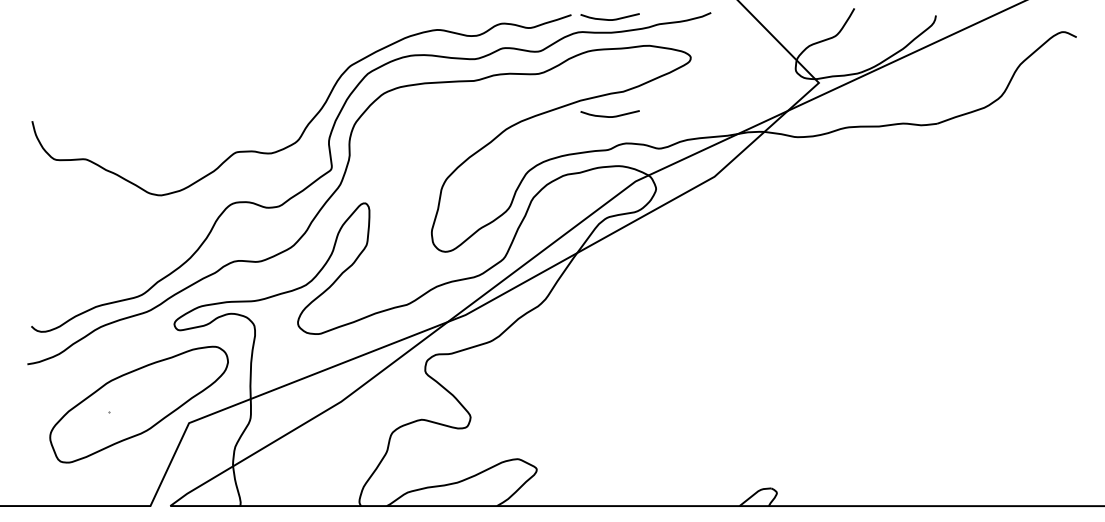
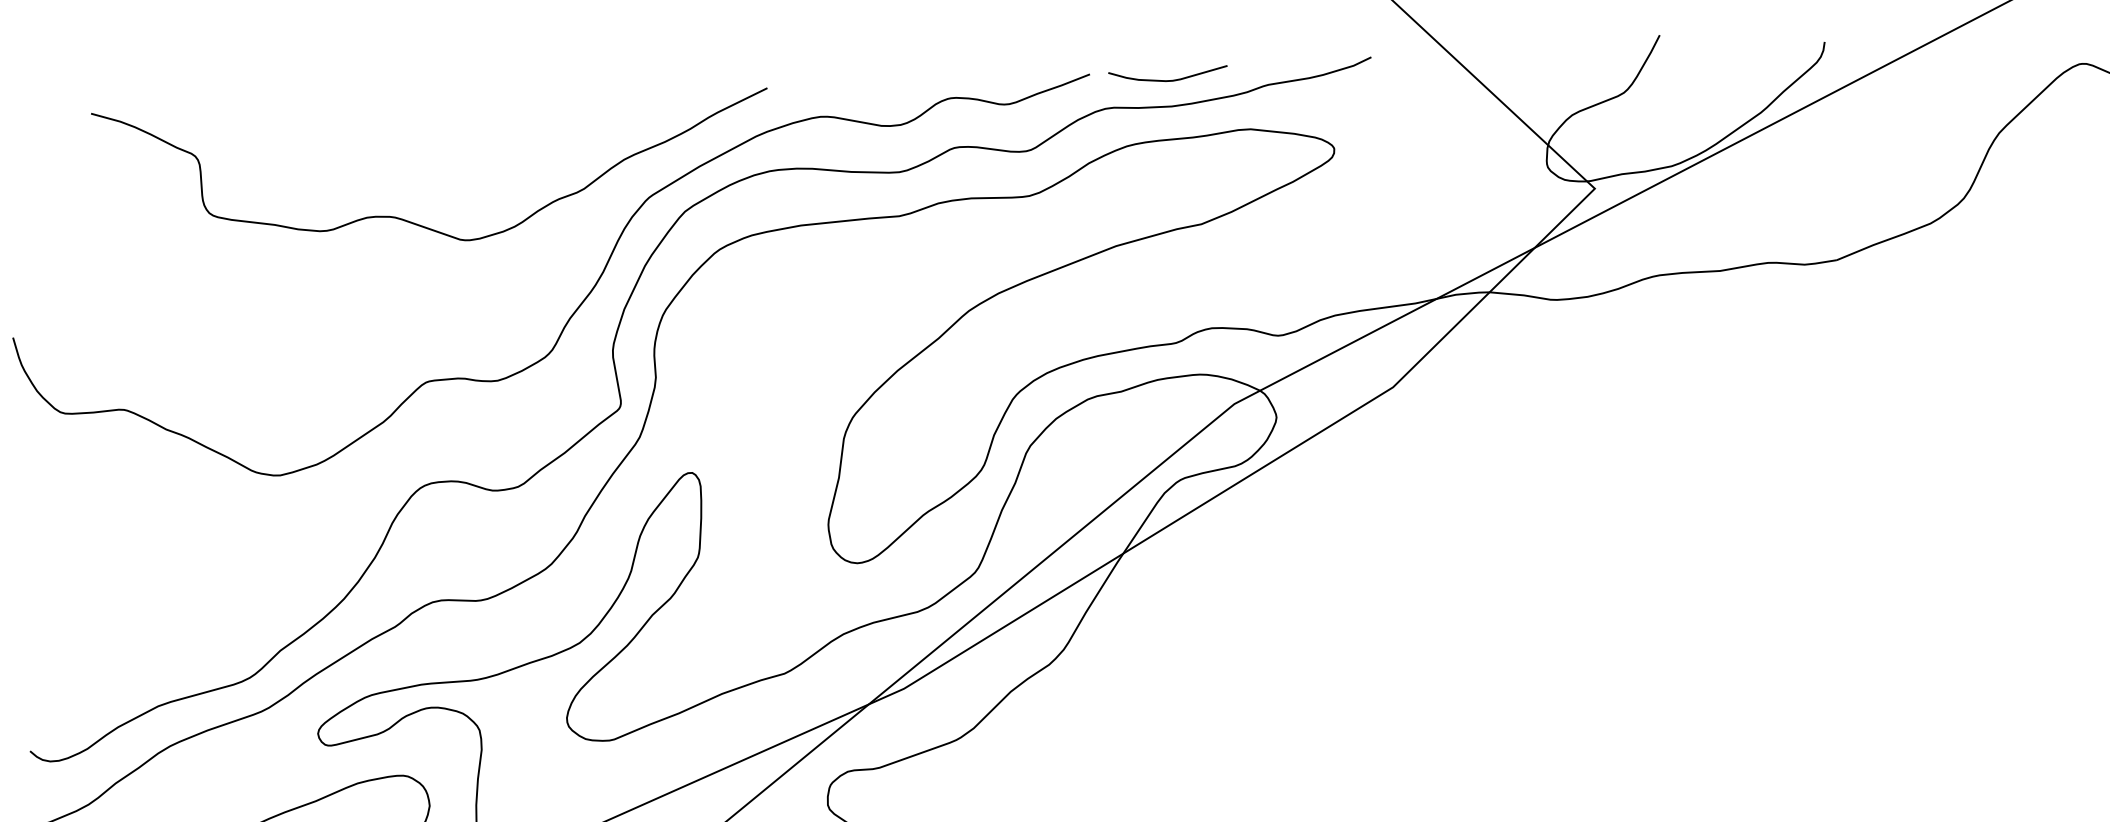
curve: (233, 72) -> (414, 221), added
curve: (609, 116) -> (1175, 275), removed

